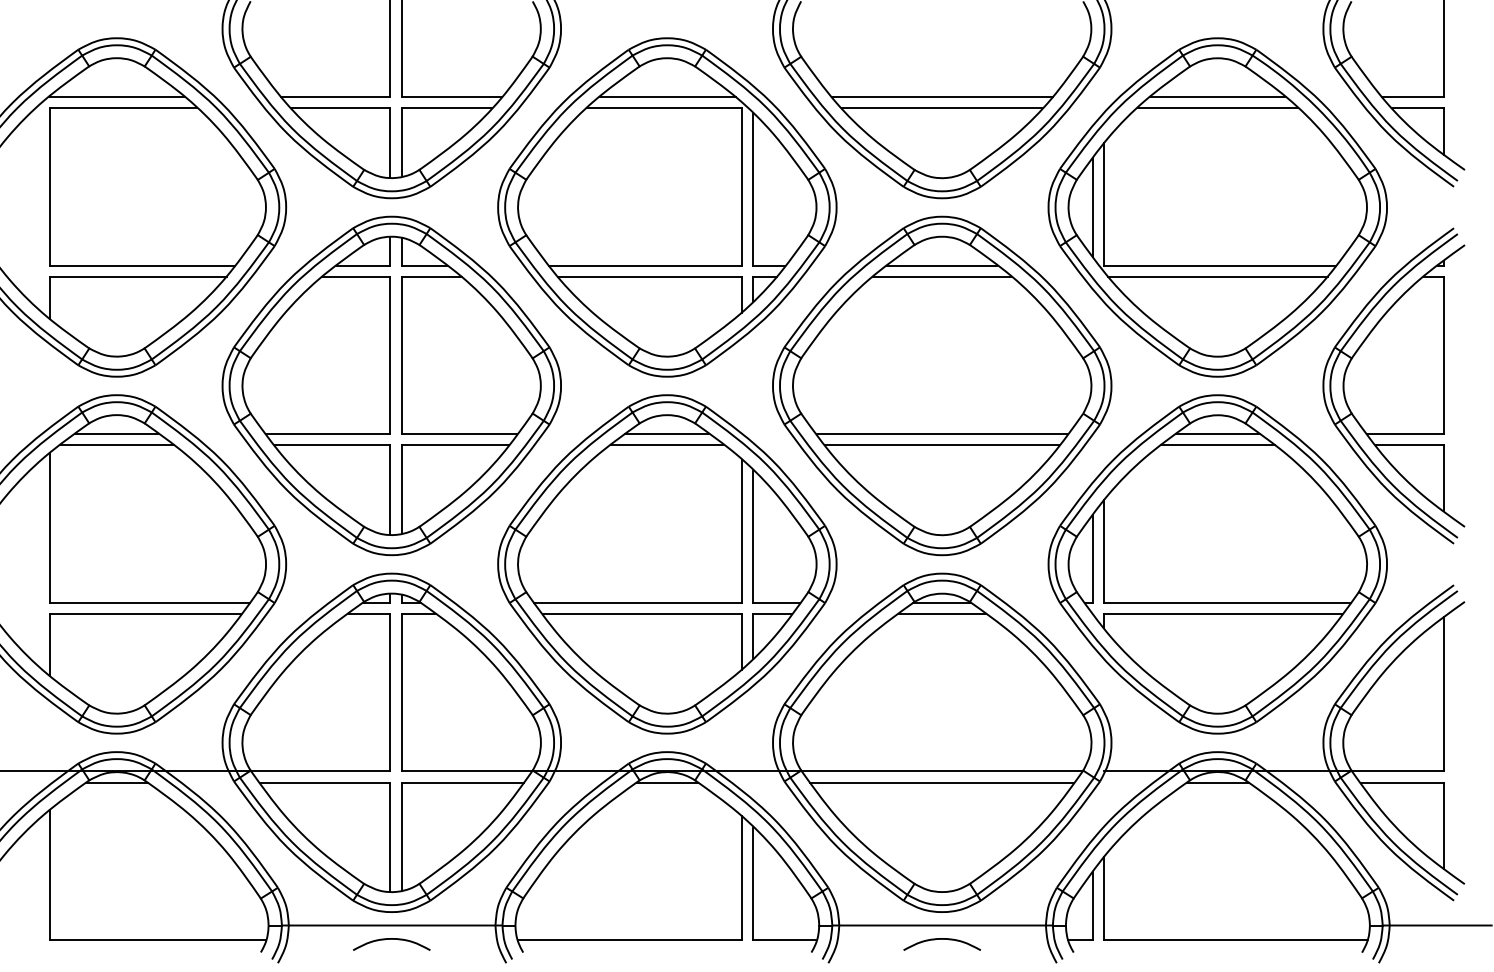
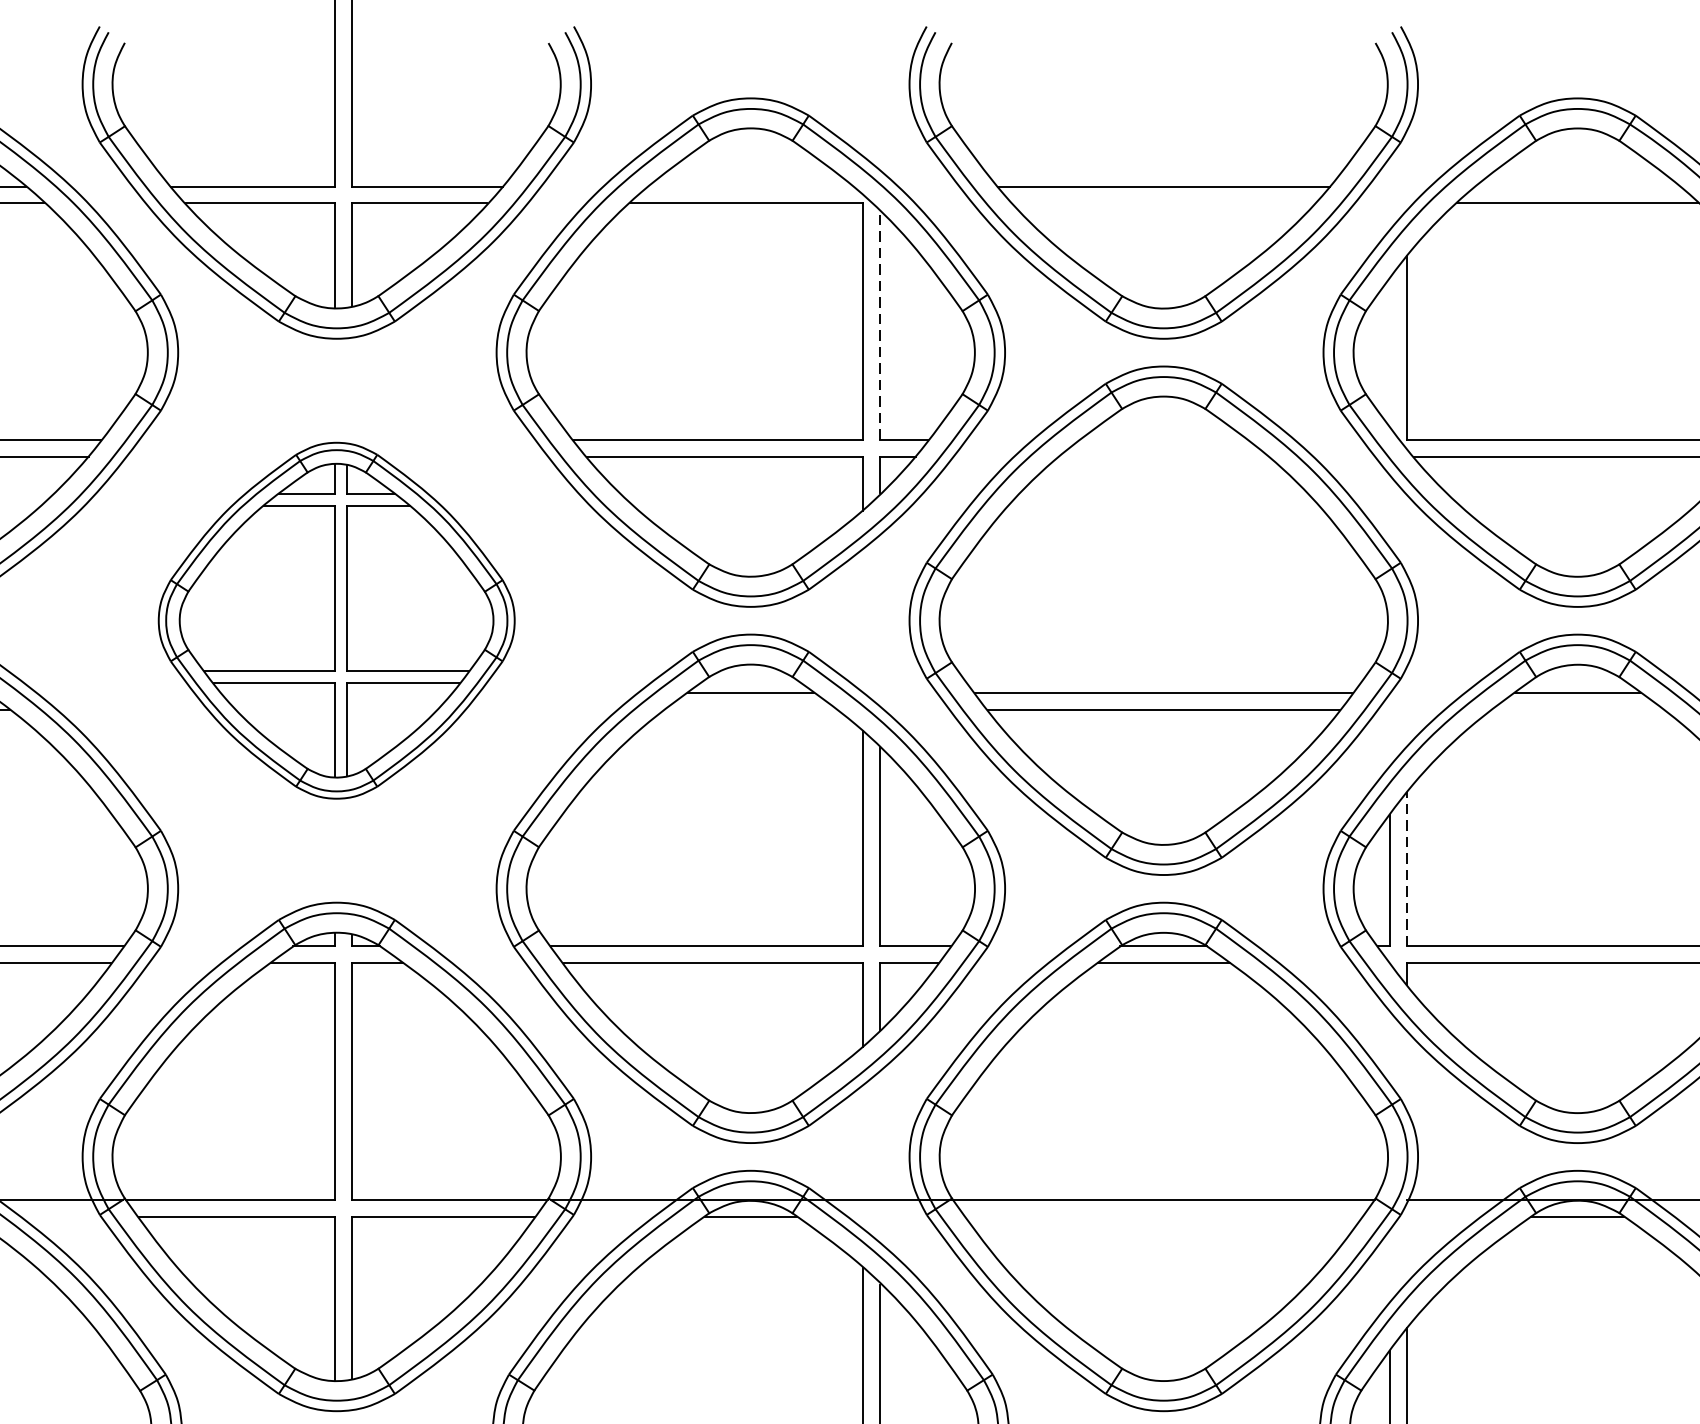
line: (667, 96) -> (751, 185), removed
line: (1217, 96) -> (1577, 185), removed
line: (941, 108) -> (1162, 203), removed
line: (752, 189) -> (878, 325), solid -> dashed
line: (1093, 207) -> (1391, 352), removed
line: (942, 265) -> (1164, 439), removed
line: (942, 276) -> (1164, 456), removed
part: (391, 385) -> (336, 620), size x0.7
line: (667, 445) -> (751, 710), removed
line: (1217, 445) -> (1577, 710), removed
line: (1104, 550) -> (1407, 867), solid -> dashed
line: (942, 782) -> (1164, 1216), removed

